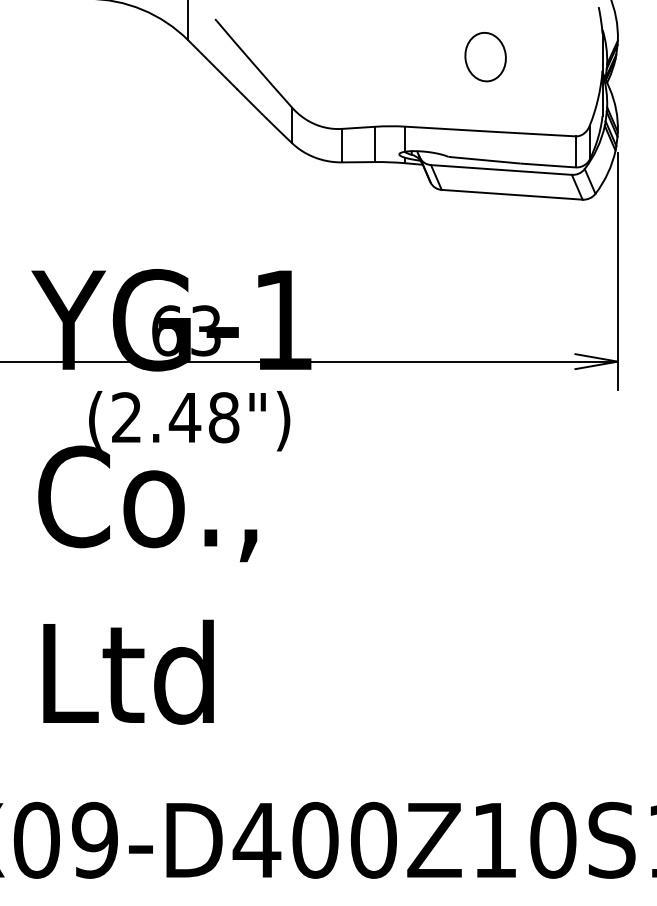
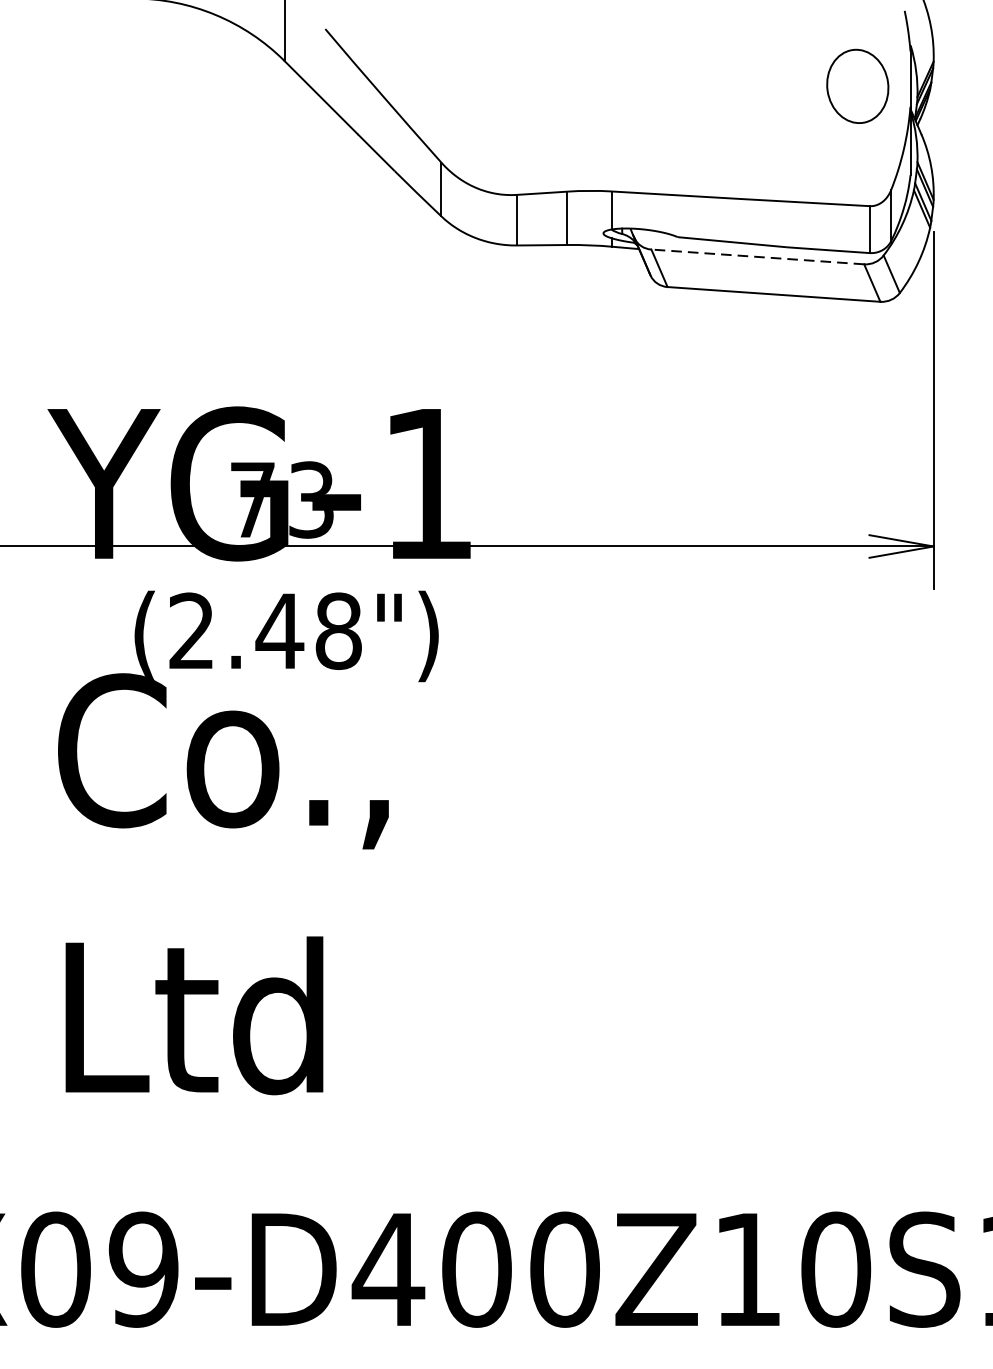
part: (485, 56) -> (857, 85), moved
line: (501, 169) -> (757, 256), solid -> dashed
text: (166, 330) -> (251, 499), 63 -> 73

